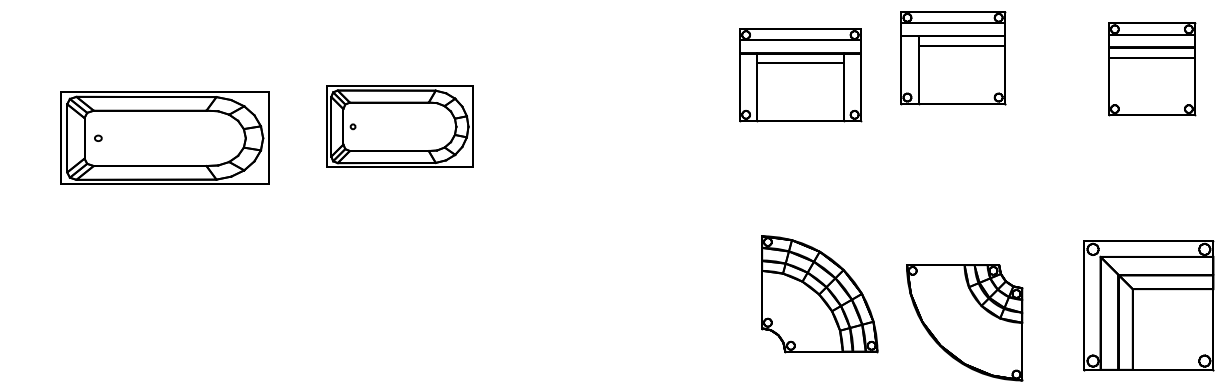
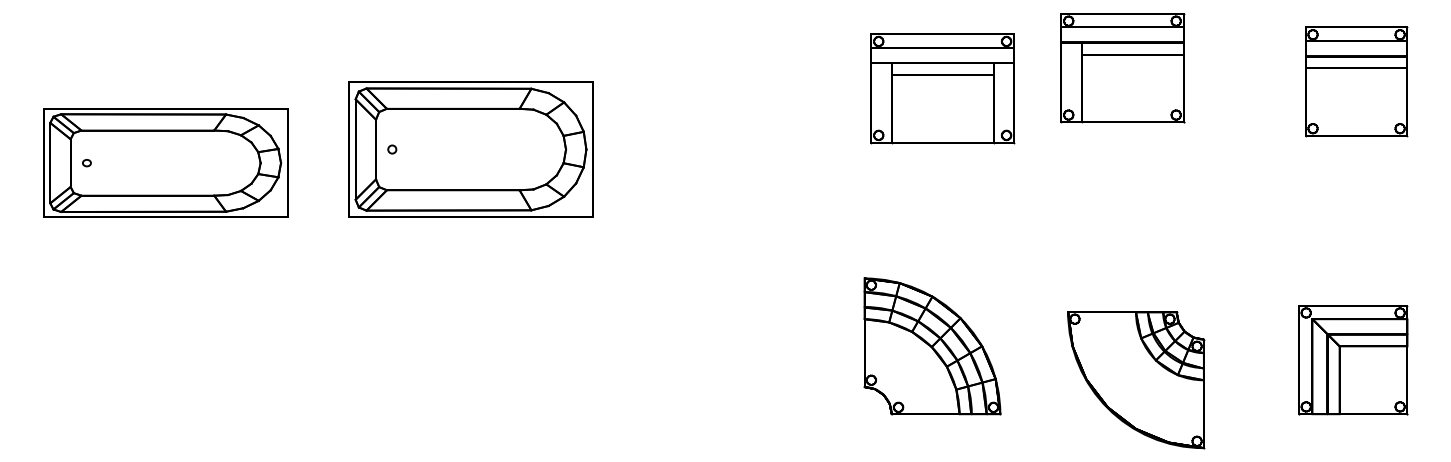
part: (399, 126) -> (470, 149), size x1.43
part: (165, 137) -> (165, 162), moved
part: (819, 294) -> (932, 346), moved
part: (1149, 305) -> (1353, 360), size x0.71

